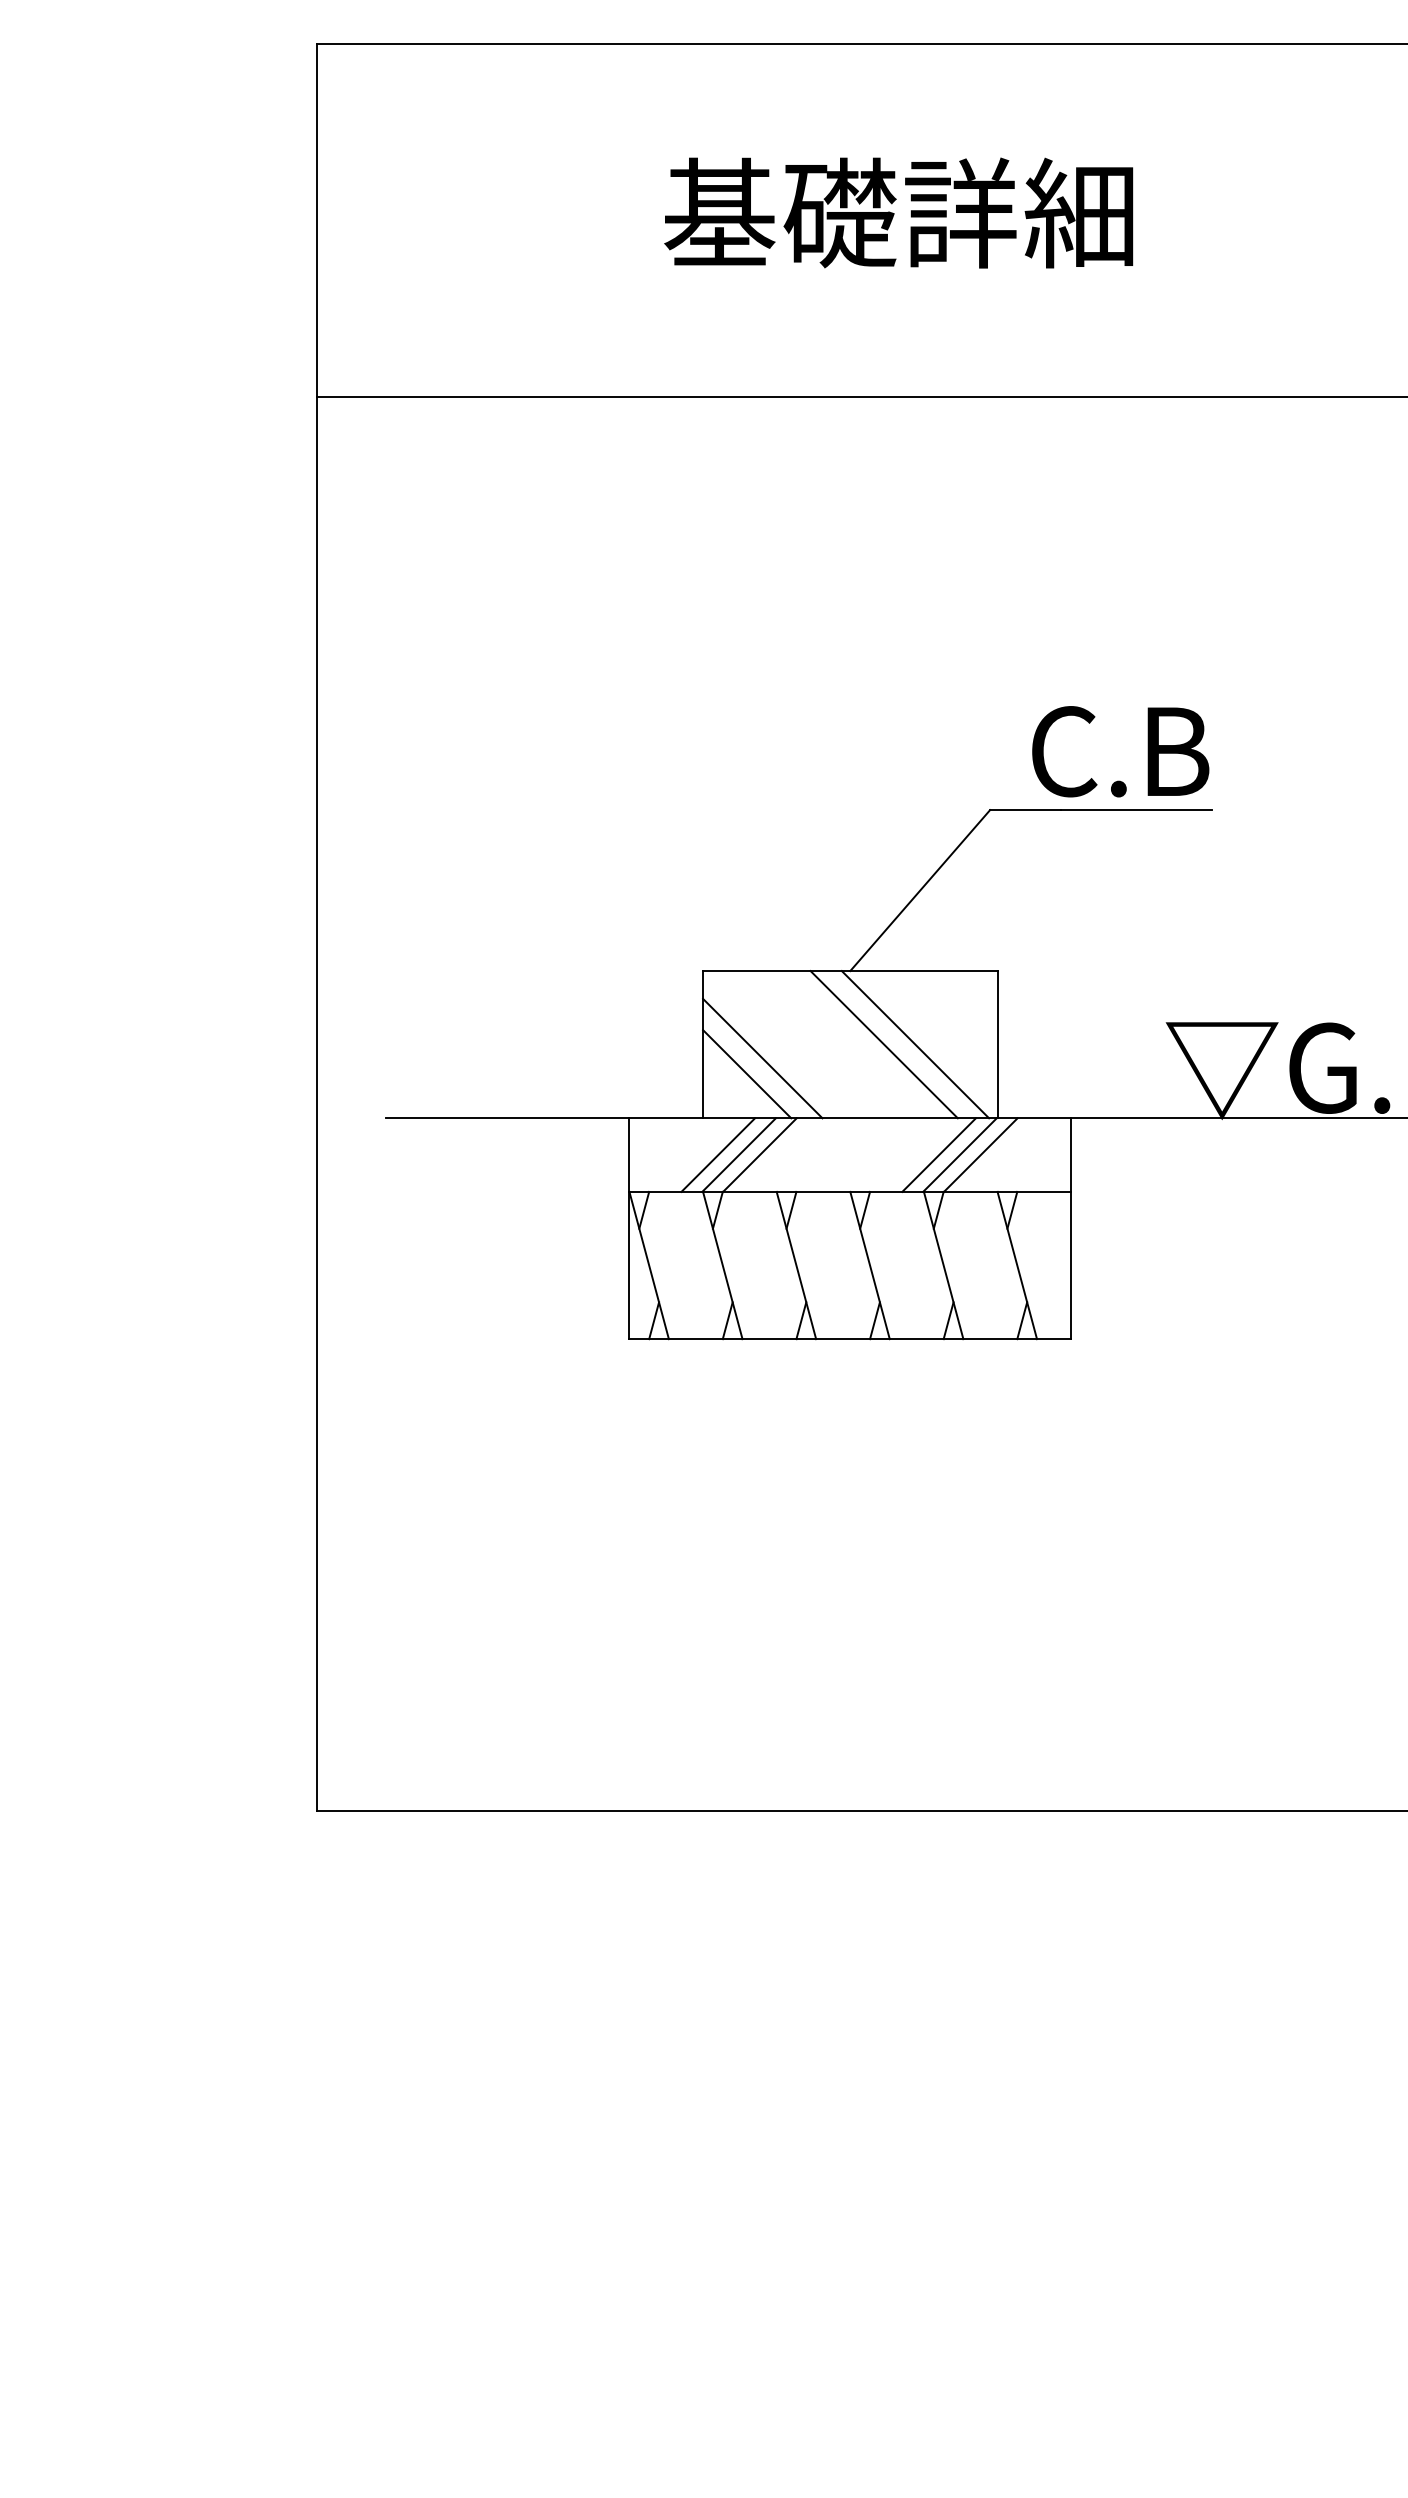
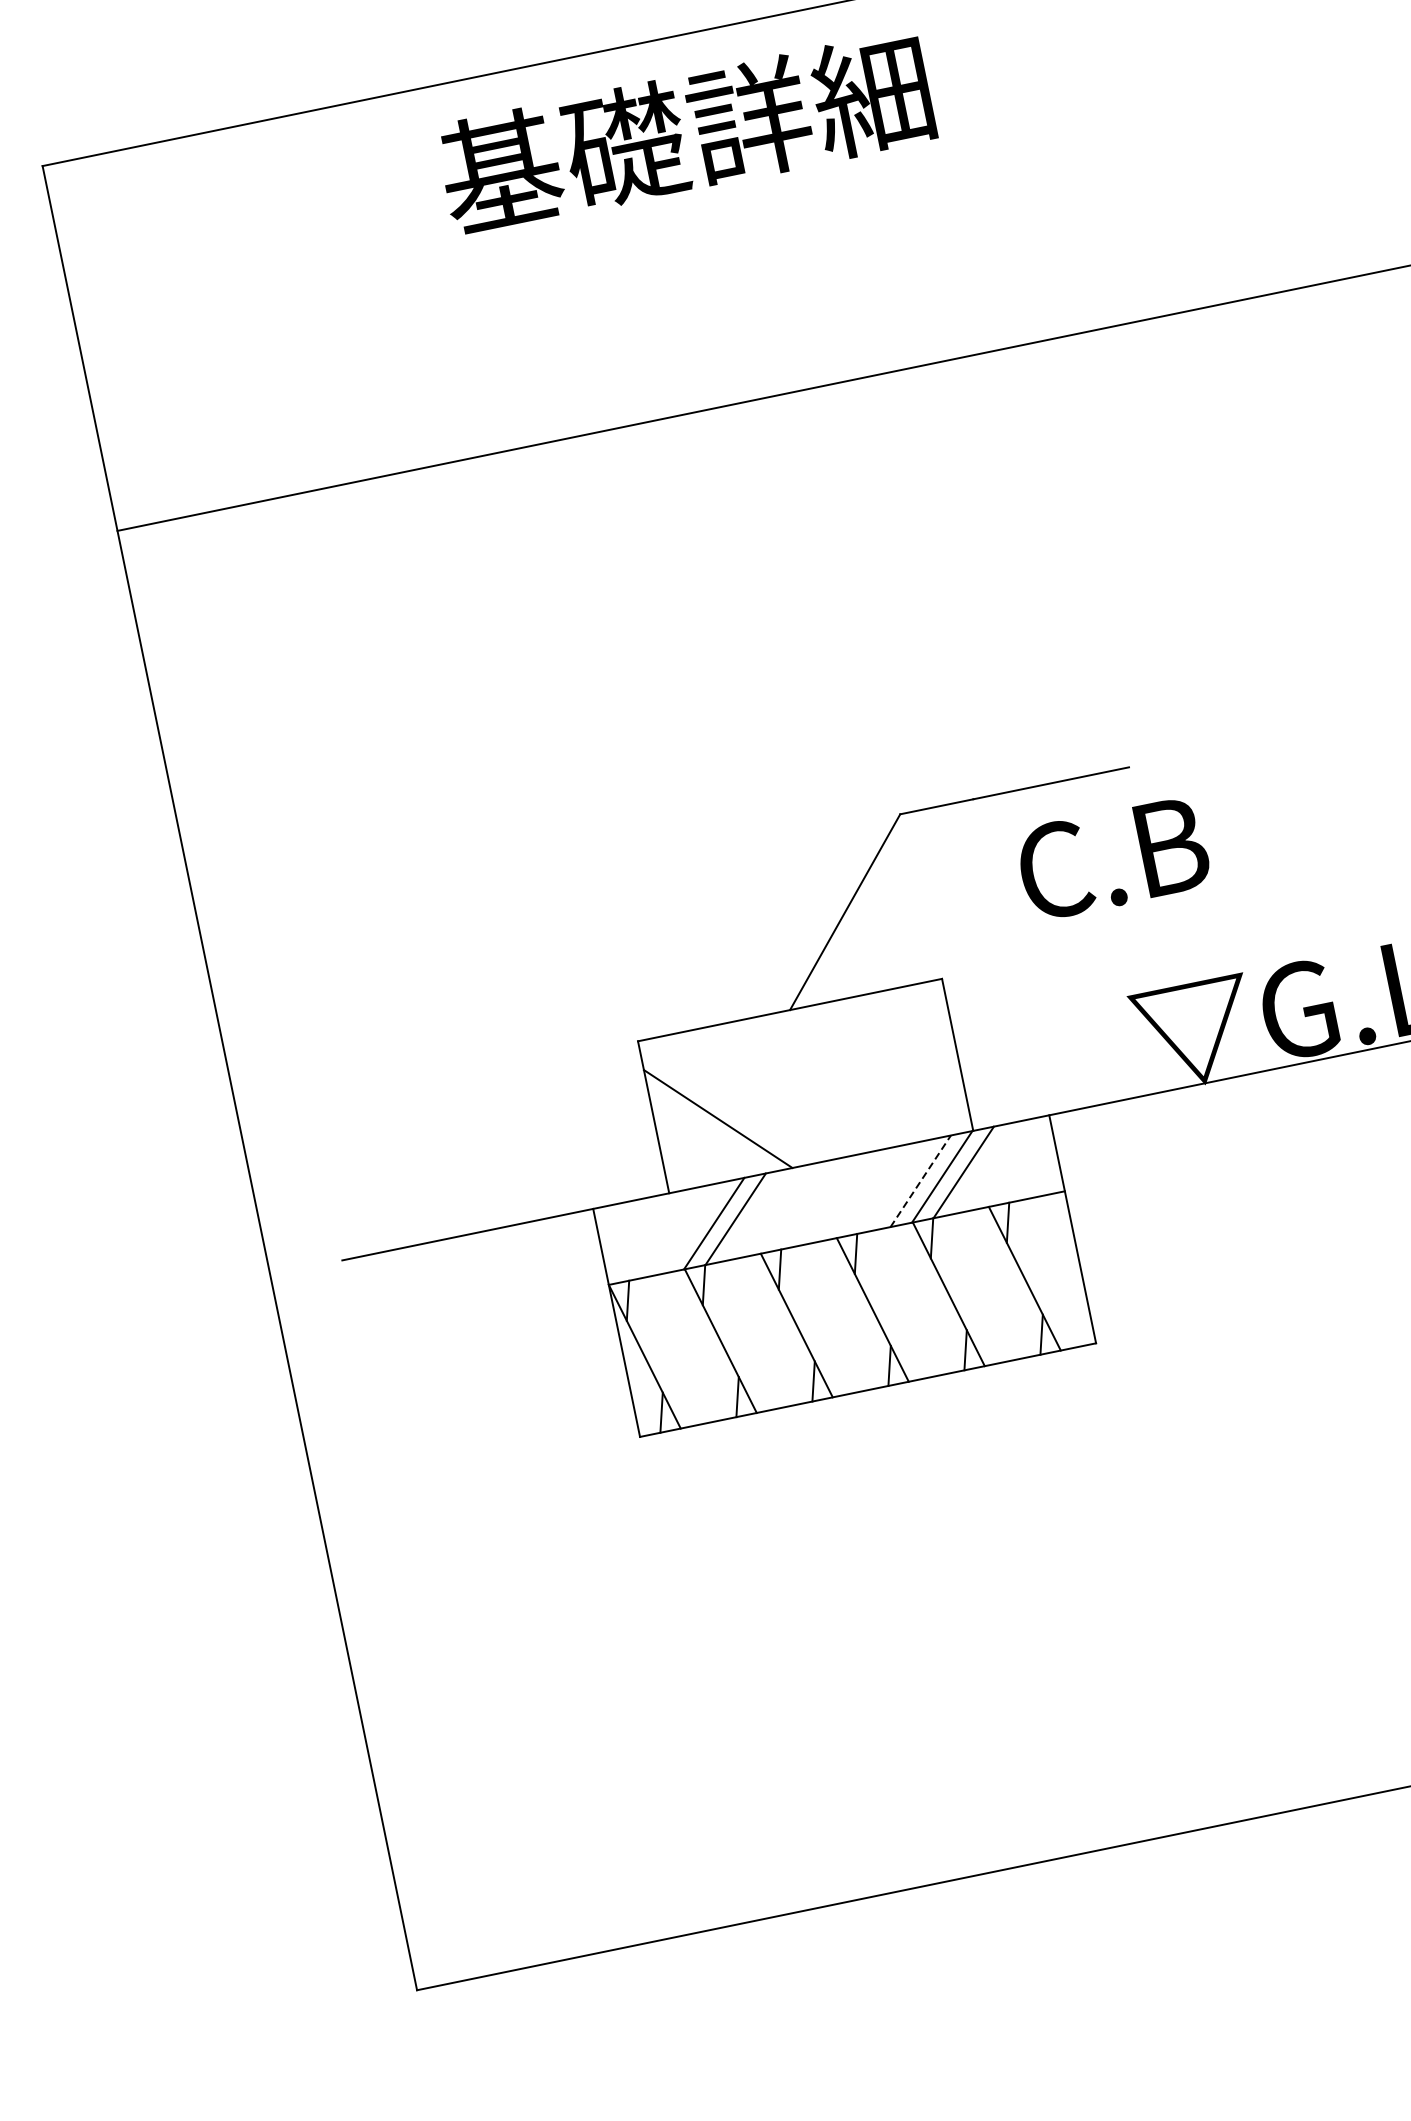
text: (898, 212) -> (685, 132), moved
text: (1120, 751) -> (1113, 858), moved
line: (883, 1044) -> (839, 1078), removed
line: (915, 1044) -> (872, 1072), removed
line: (747, 1074) -> (705, 1138), removed
line: (718, 1154) -> (692, 1227), removed
line: (939, 1154) -> (920, 1180), solid -> dashed

